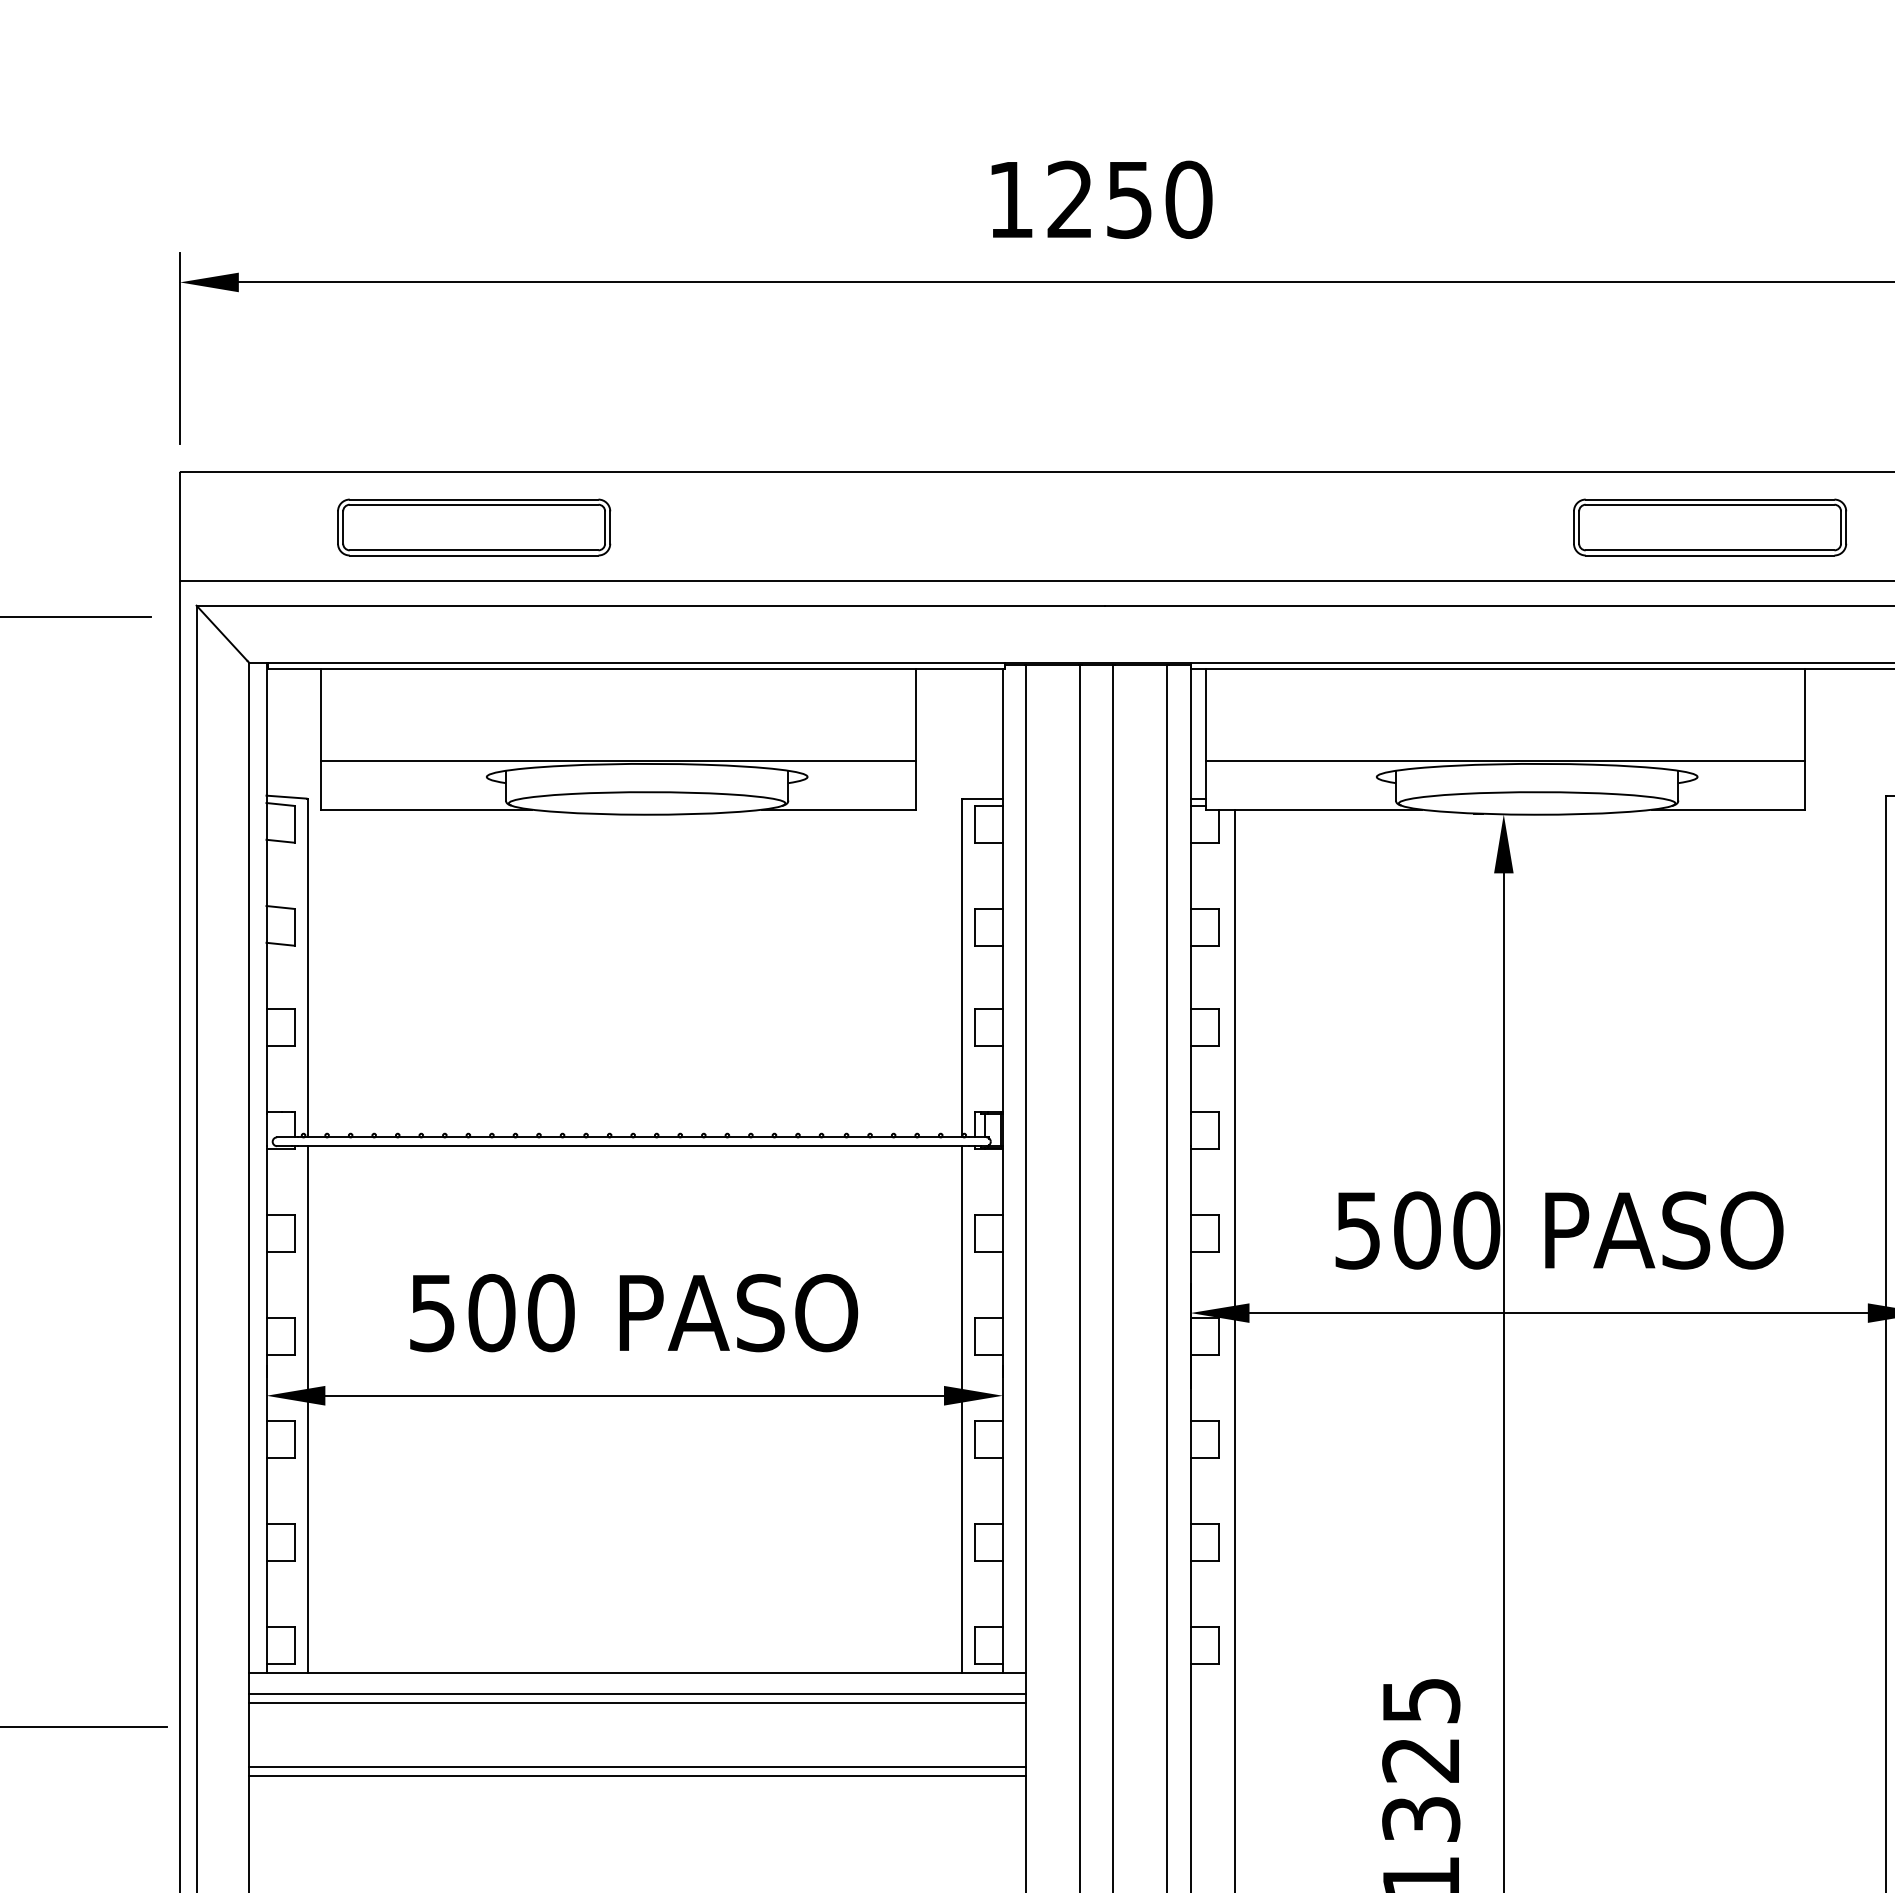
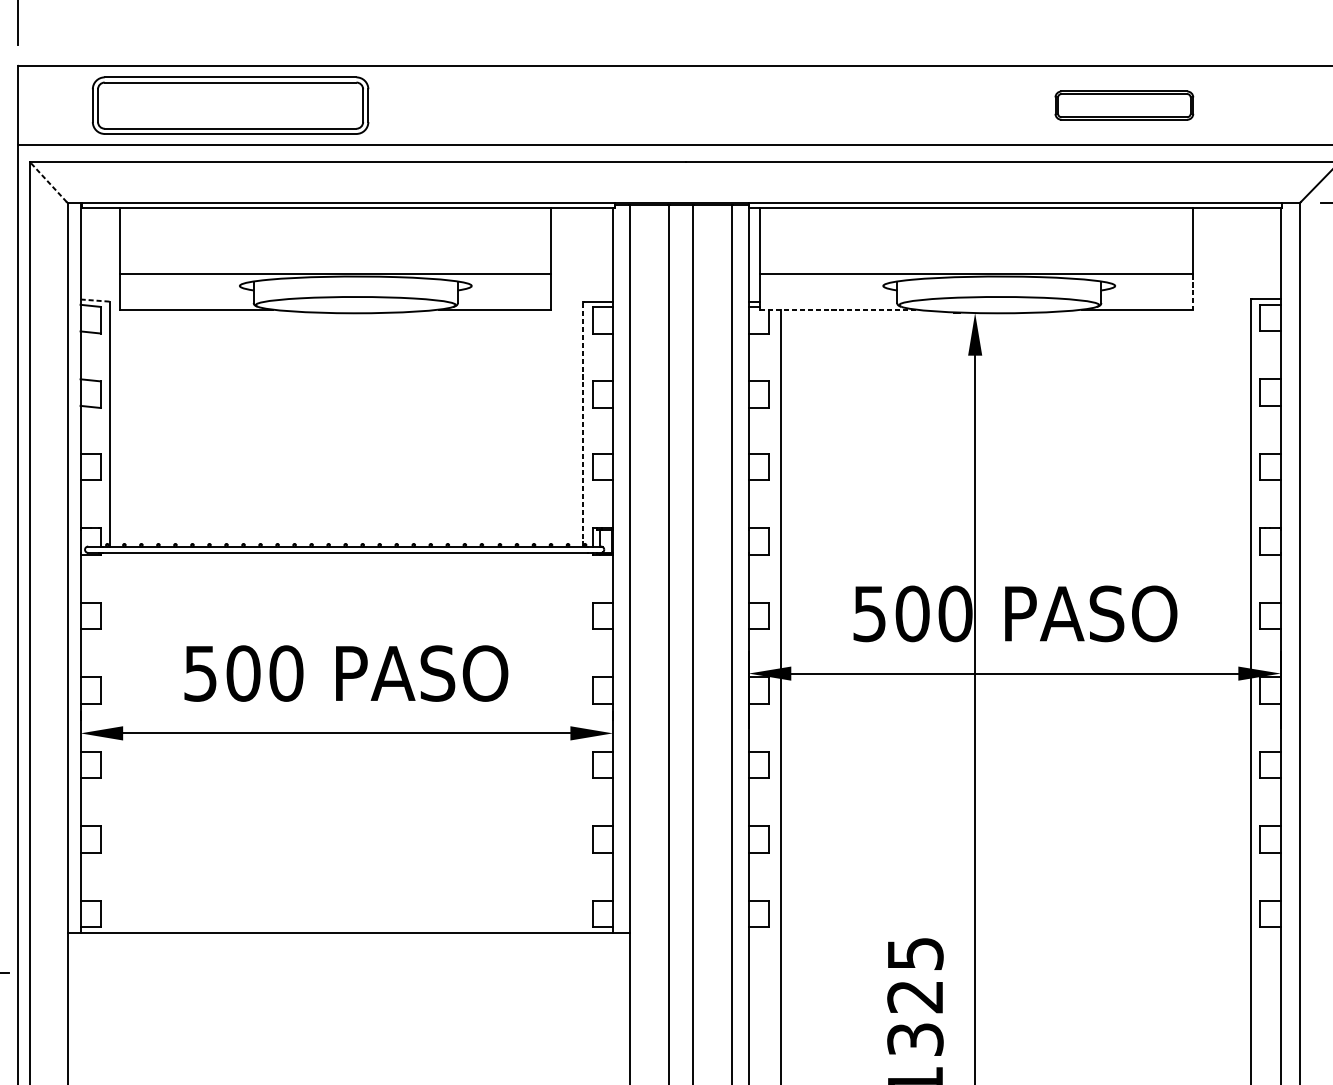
part: (474, 527) -> (230, 105), size x1.4
part: (1710, 527) -> (1124, 105), size x0.7
line: (222, 633) -> (48, 182), solid -> dashed
line: (1805, 785) -> (1193, 292), solid -> dashed
line: (286, 797) -> (95, 300), solid -> dashed
line: (1314, 809) -> (838, 309), solid -> dashed
line: (961, 967) -> (583, 423), solid -> dashed
line: (307, 1409) -> (110, 743), removed
line: (961, 1409) -> (583, 743), removed
line: (637, 1693) -> (348, 948), removed
line: (637, 1703) -> (348, 955), removed
line: (637, 1766) -> (348, 1001), removed
line: (637, 1776) -> (348, 1008), removed

